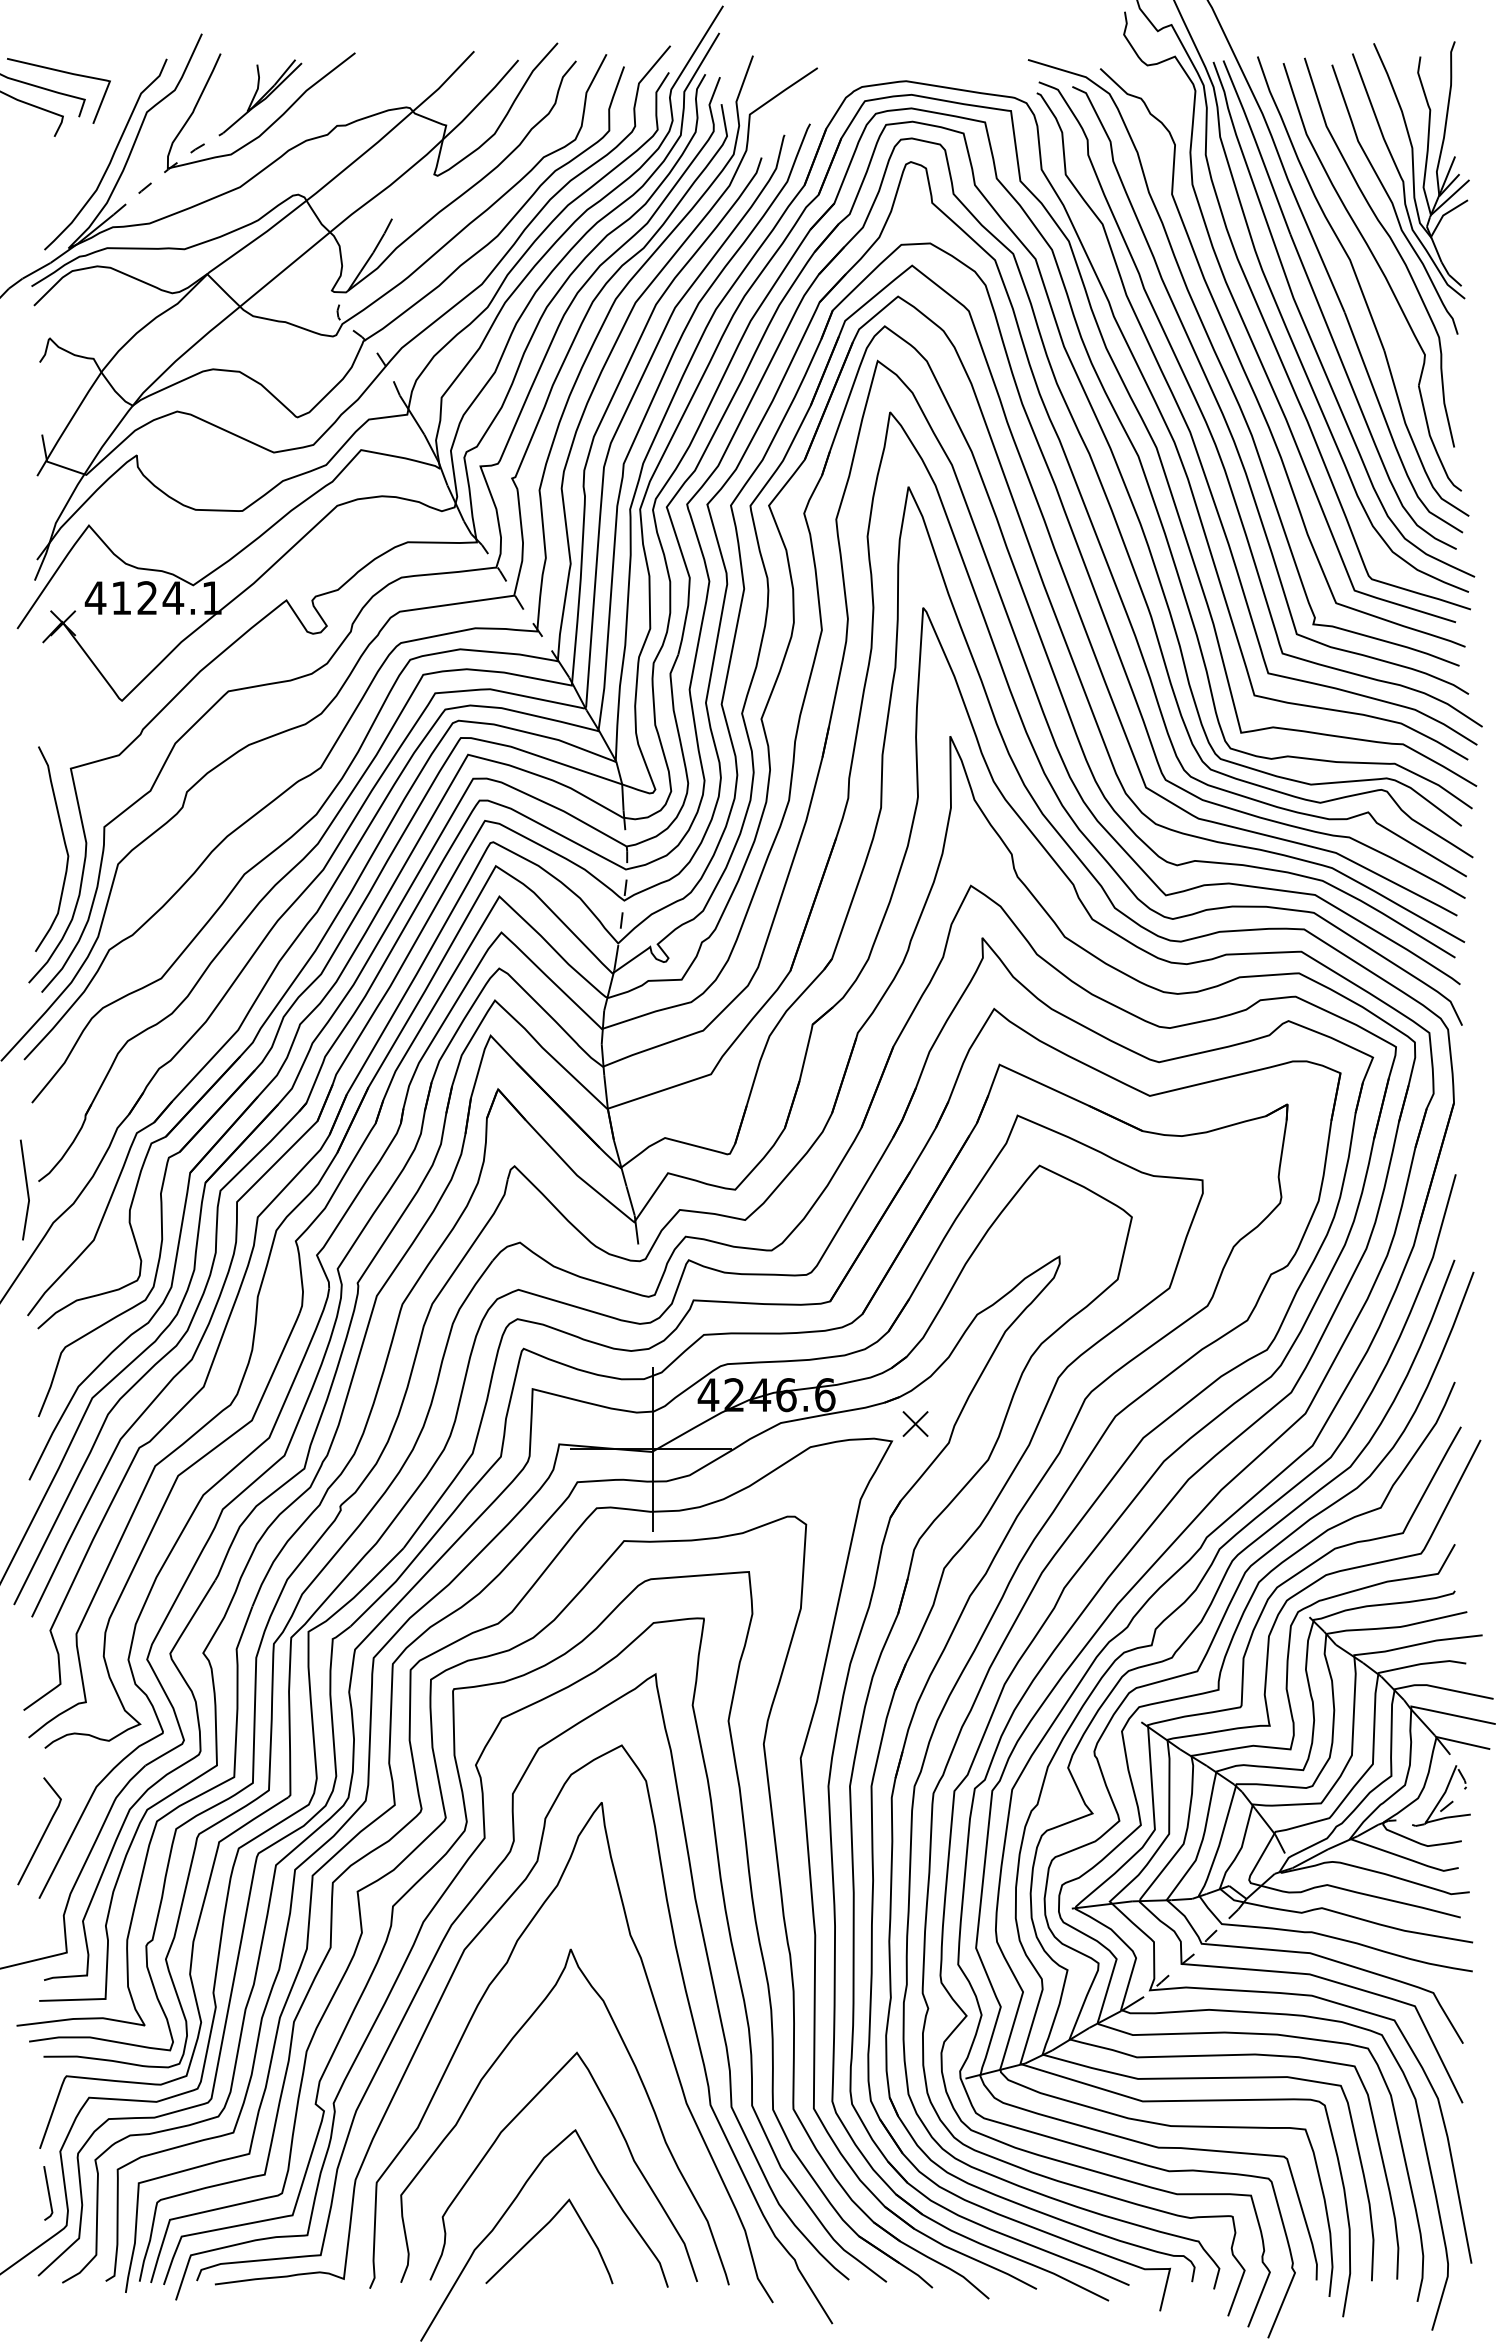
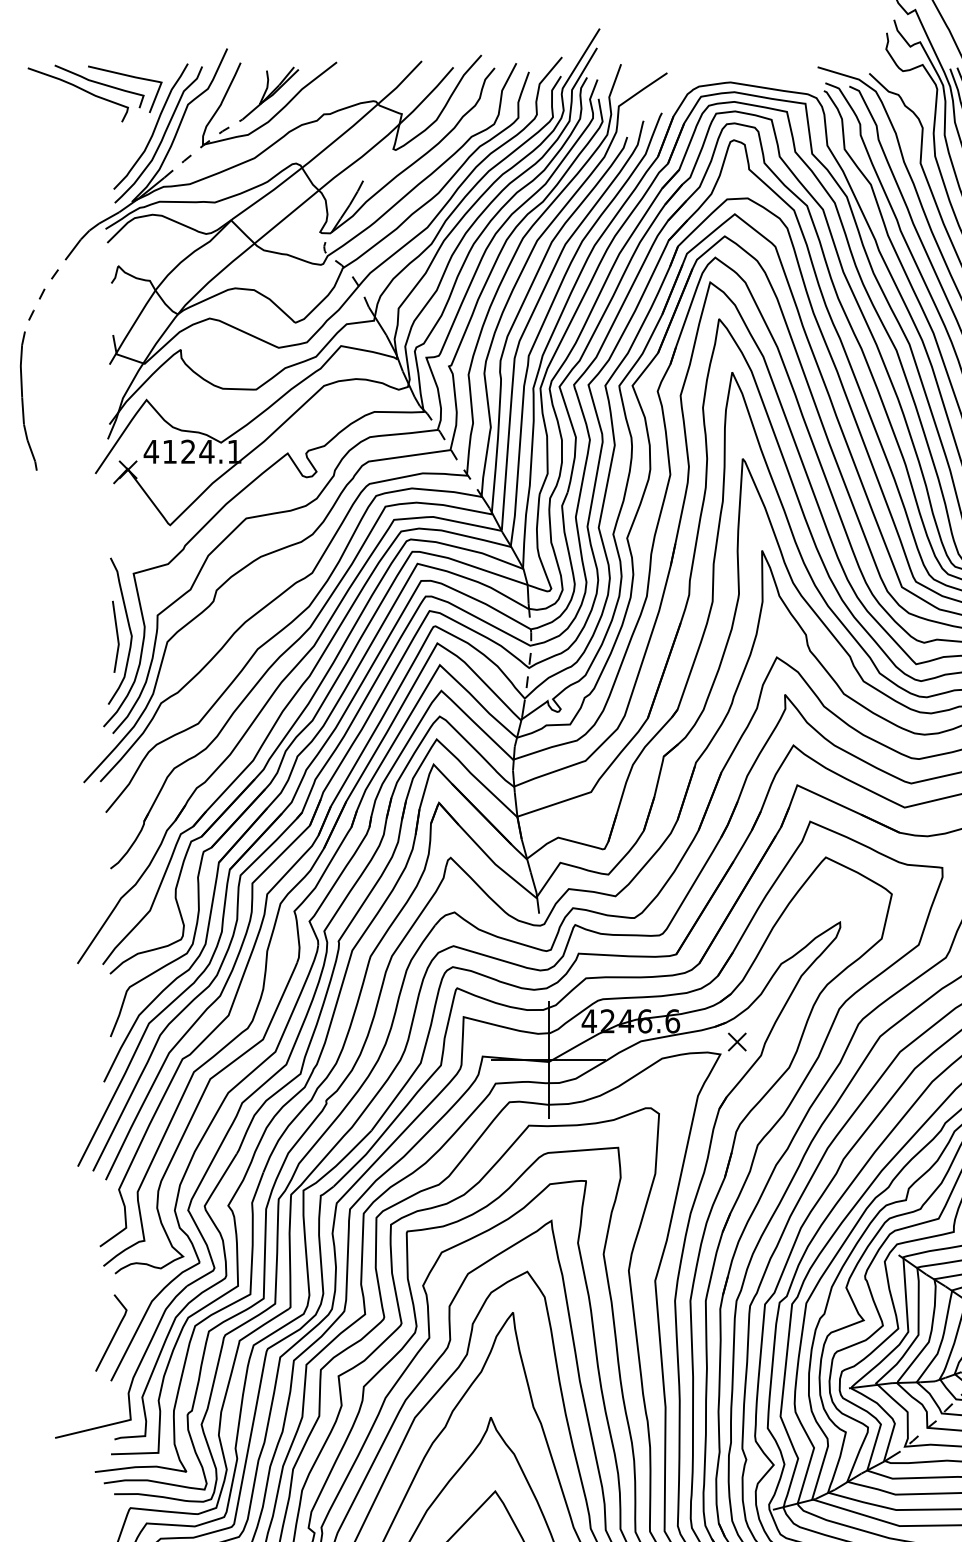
curve: (99, 145) -> (154, 128), added
line: (26, 1189) -> (116, 636), moved

